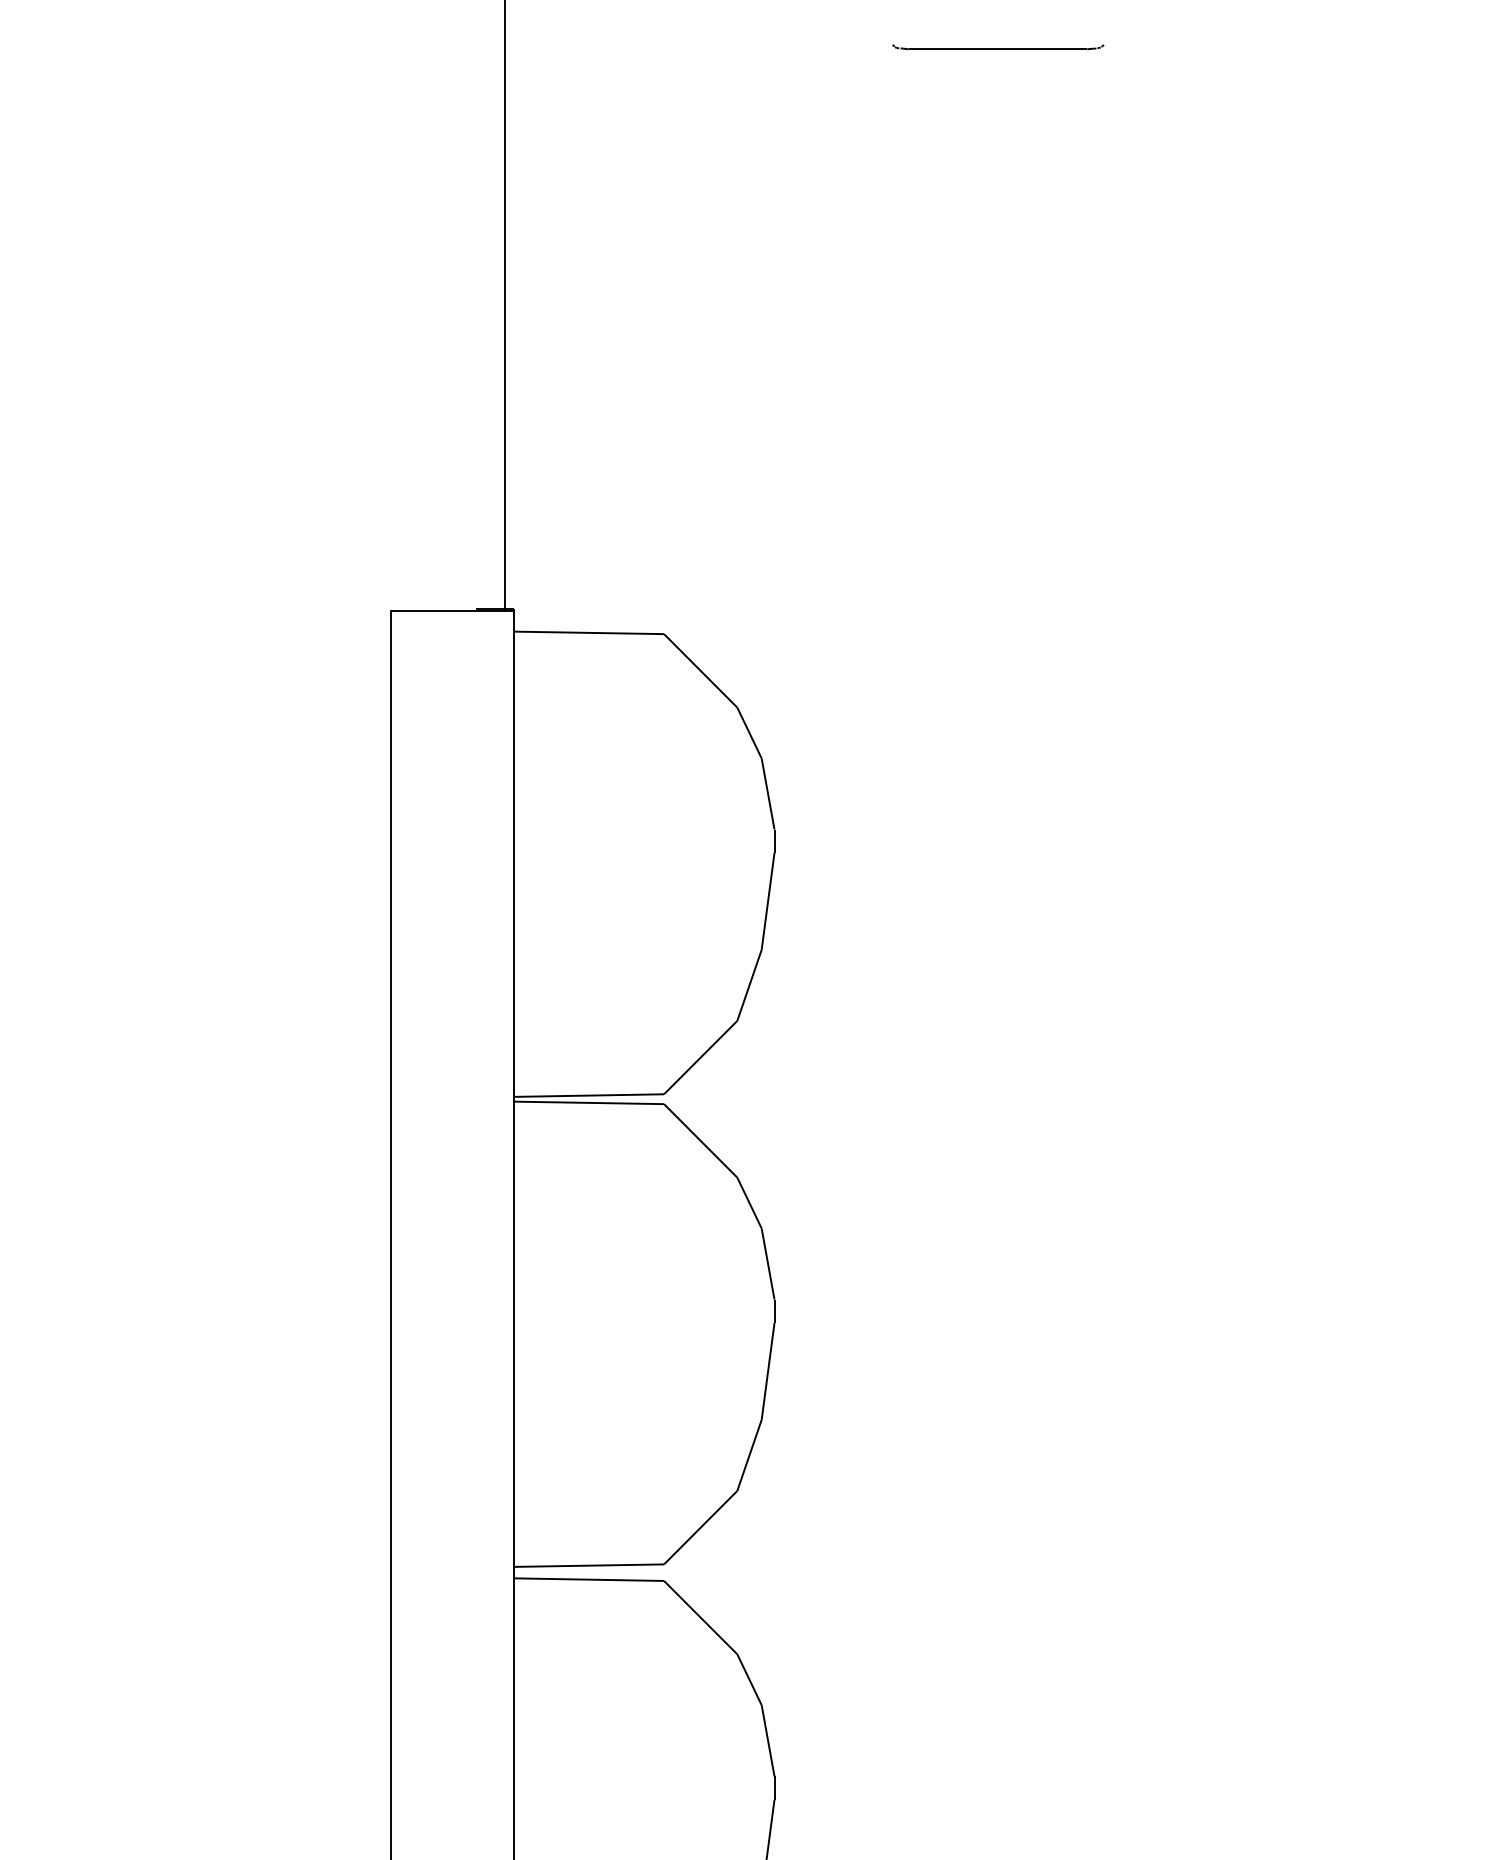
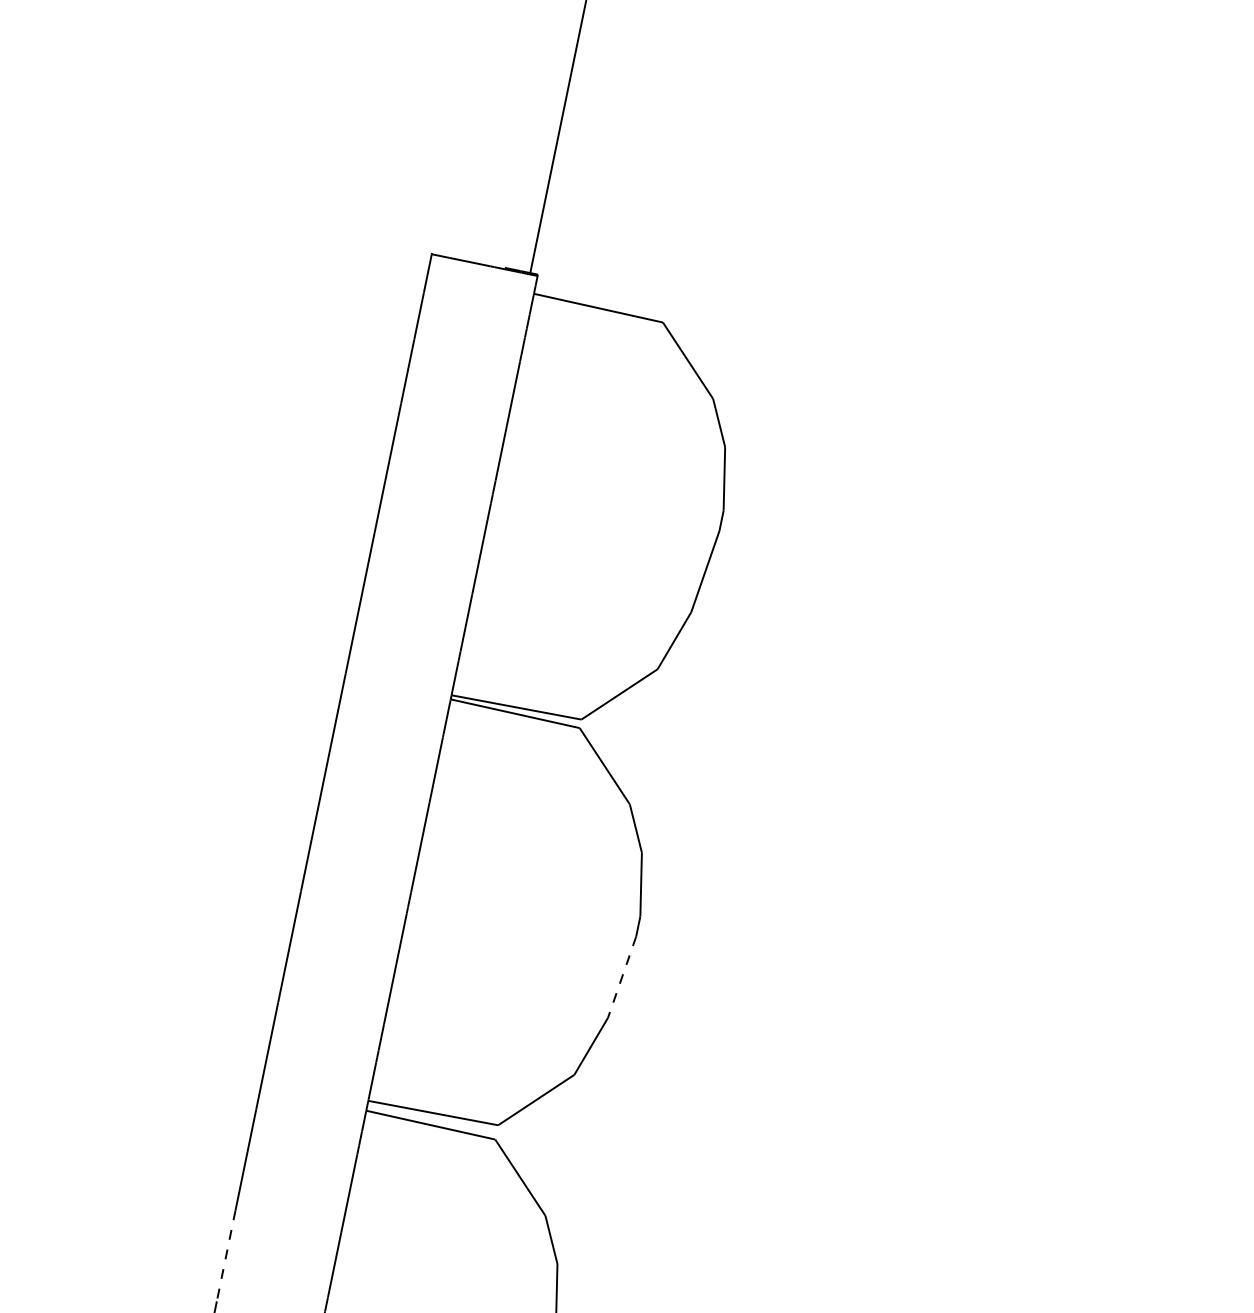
line: (768, 1371) -> (622, 977), solid -> dashed
line: (391, 1771) -> (226, 1255), solid -> dashed

